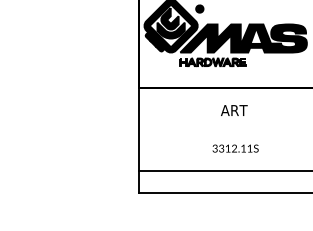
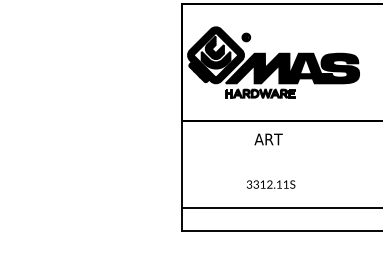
text: (234, 110) -> (268, 139), moved
text: (236, 148) -> (271, 184), moved

